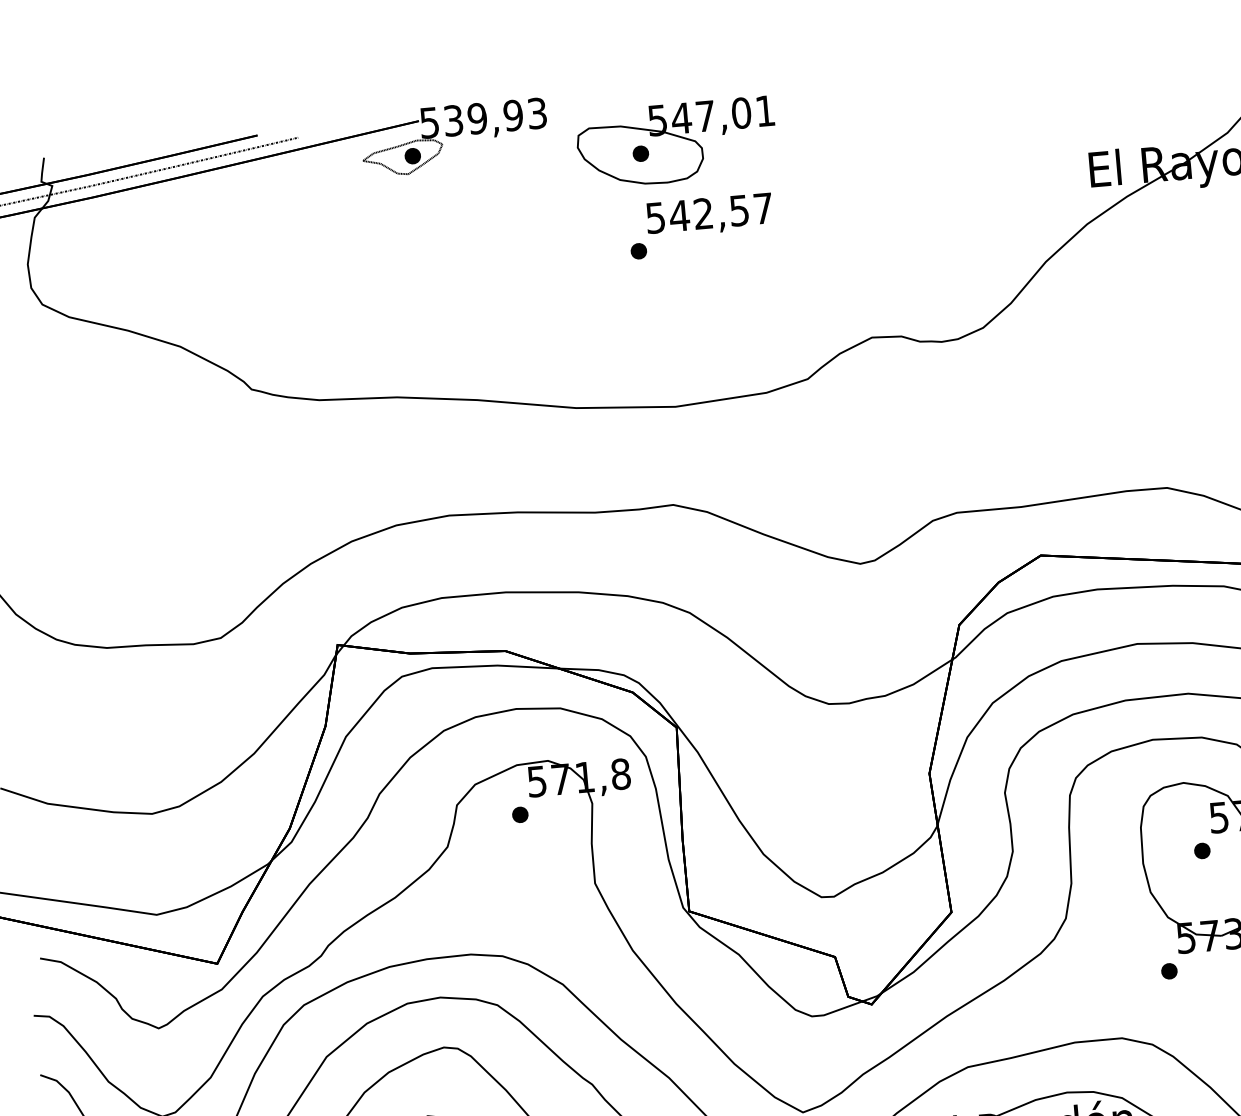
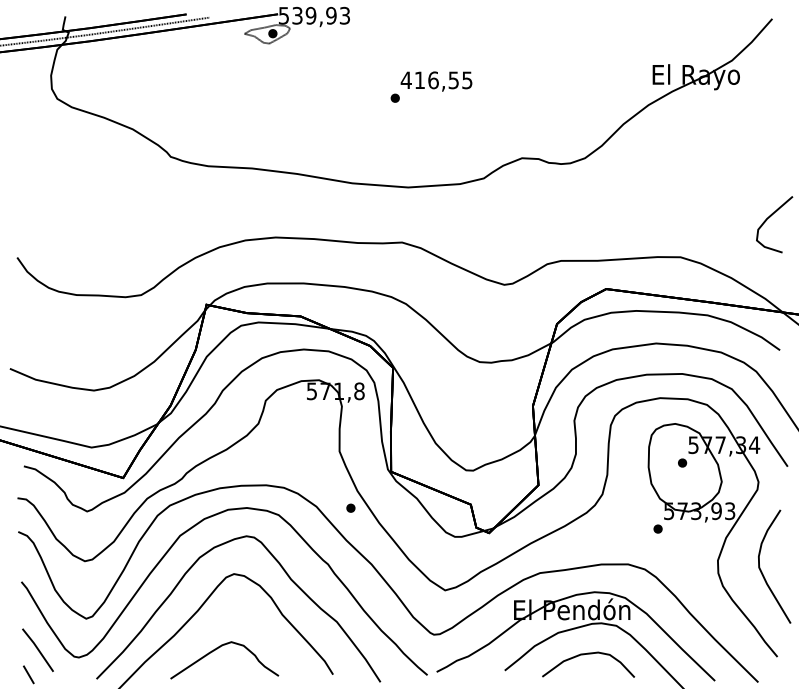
part: (675, 141) -> (421, 38), removed
text: (708, 213) -> (436, 80), 542,57 -> 416,55
part: (519, 813) -> (350, 507), moved

